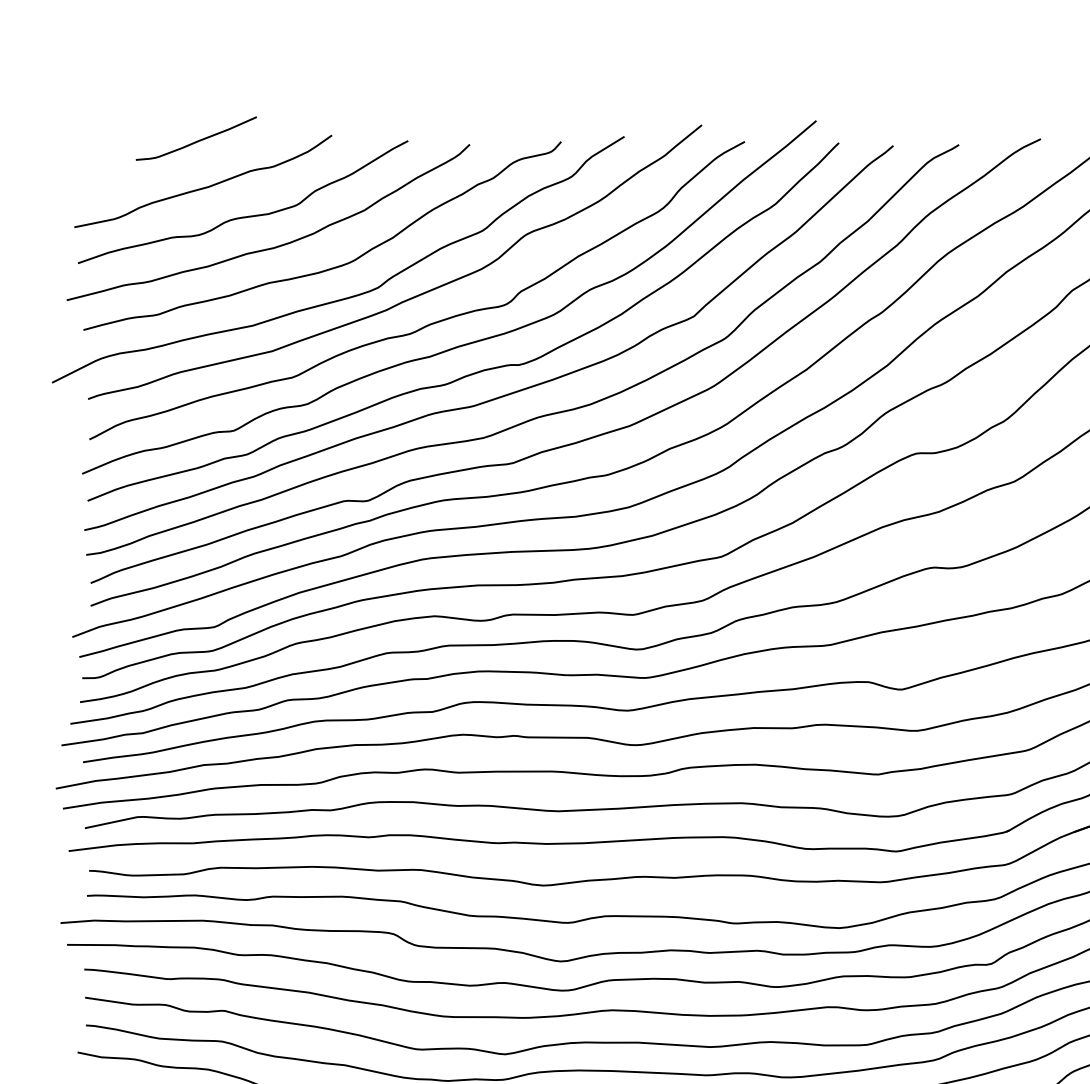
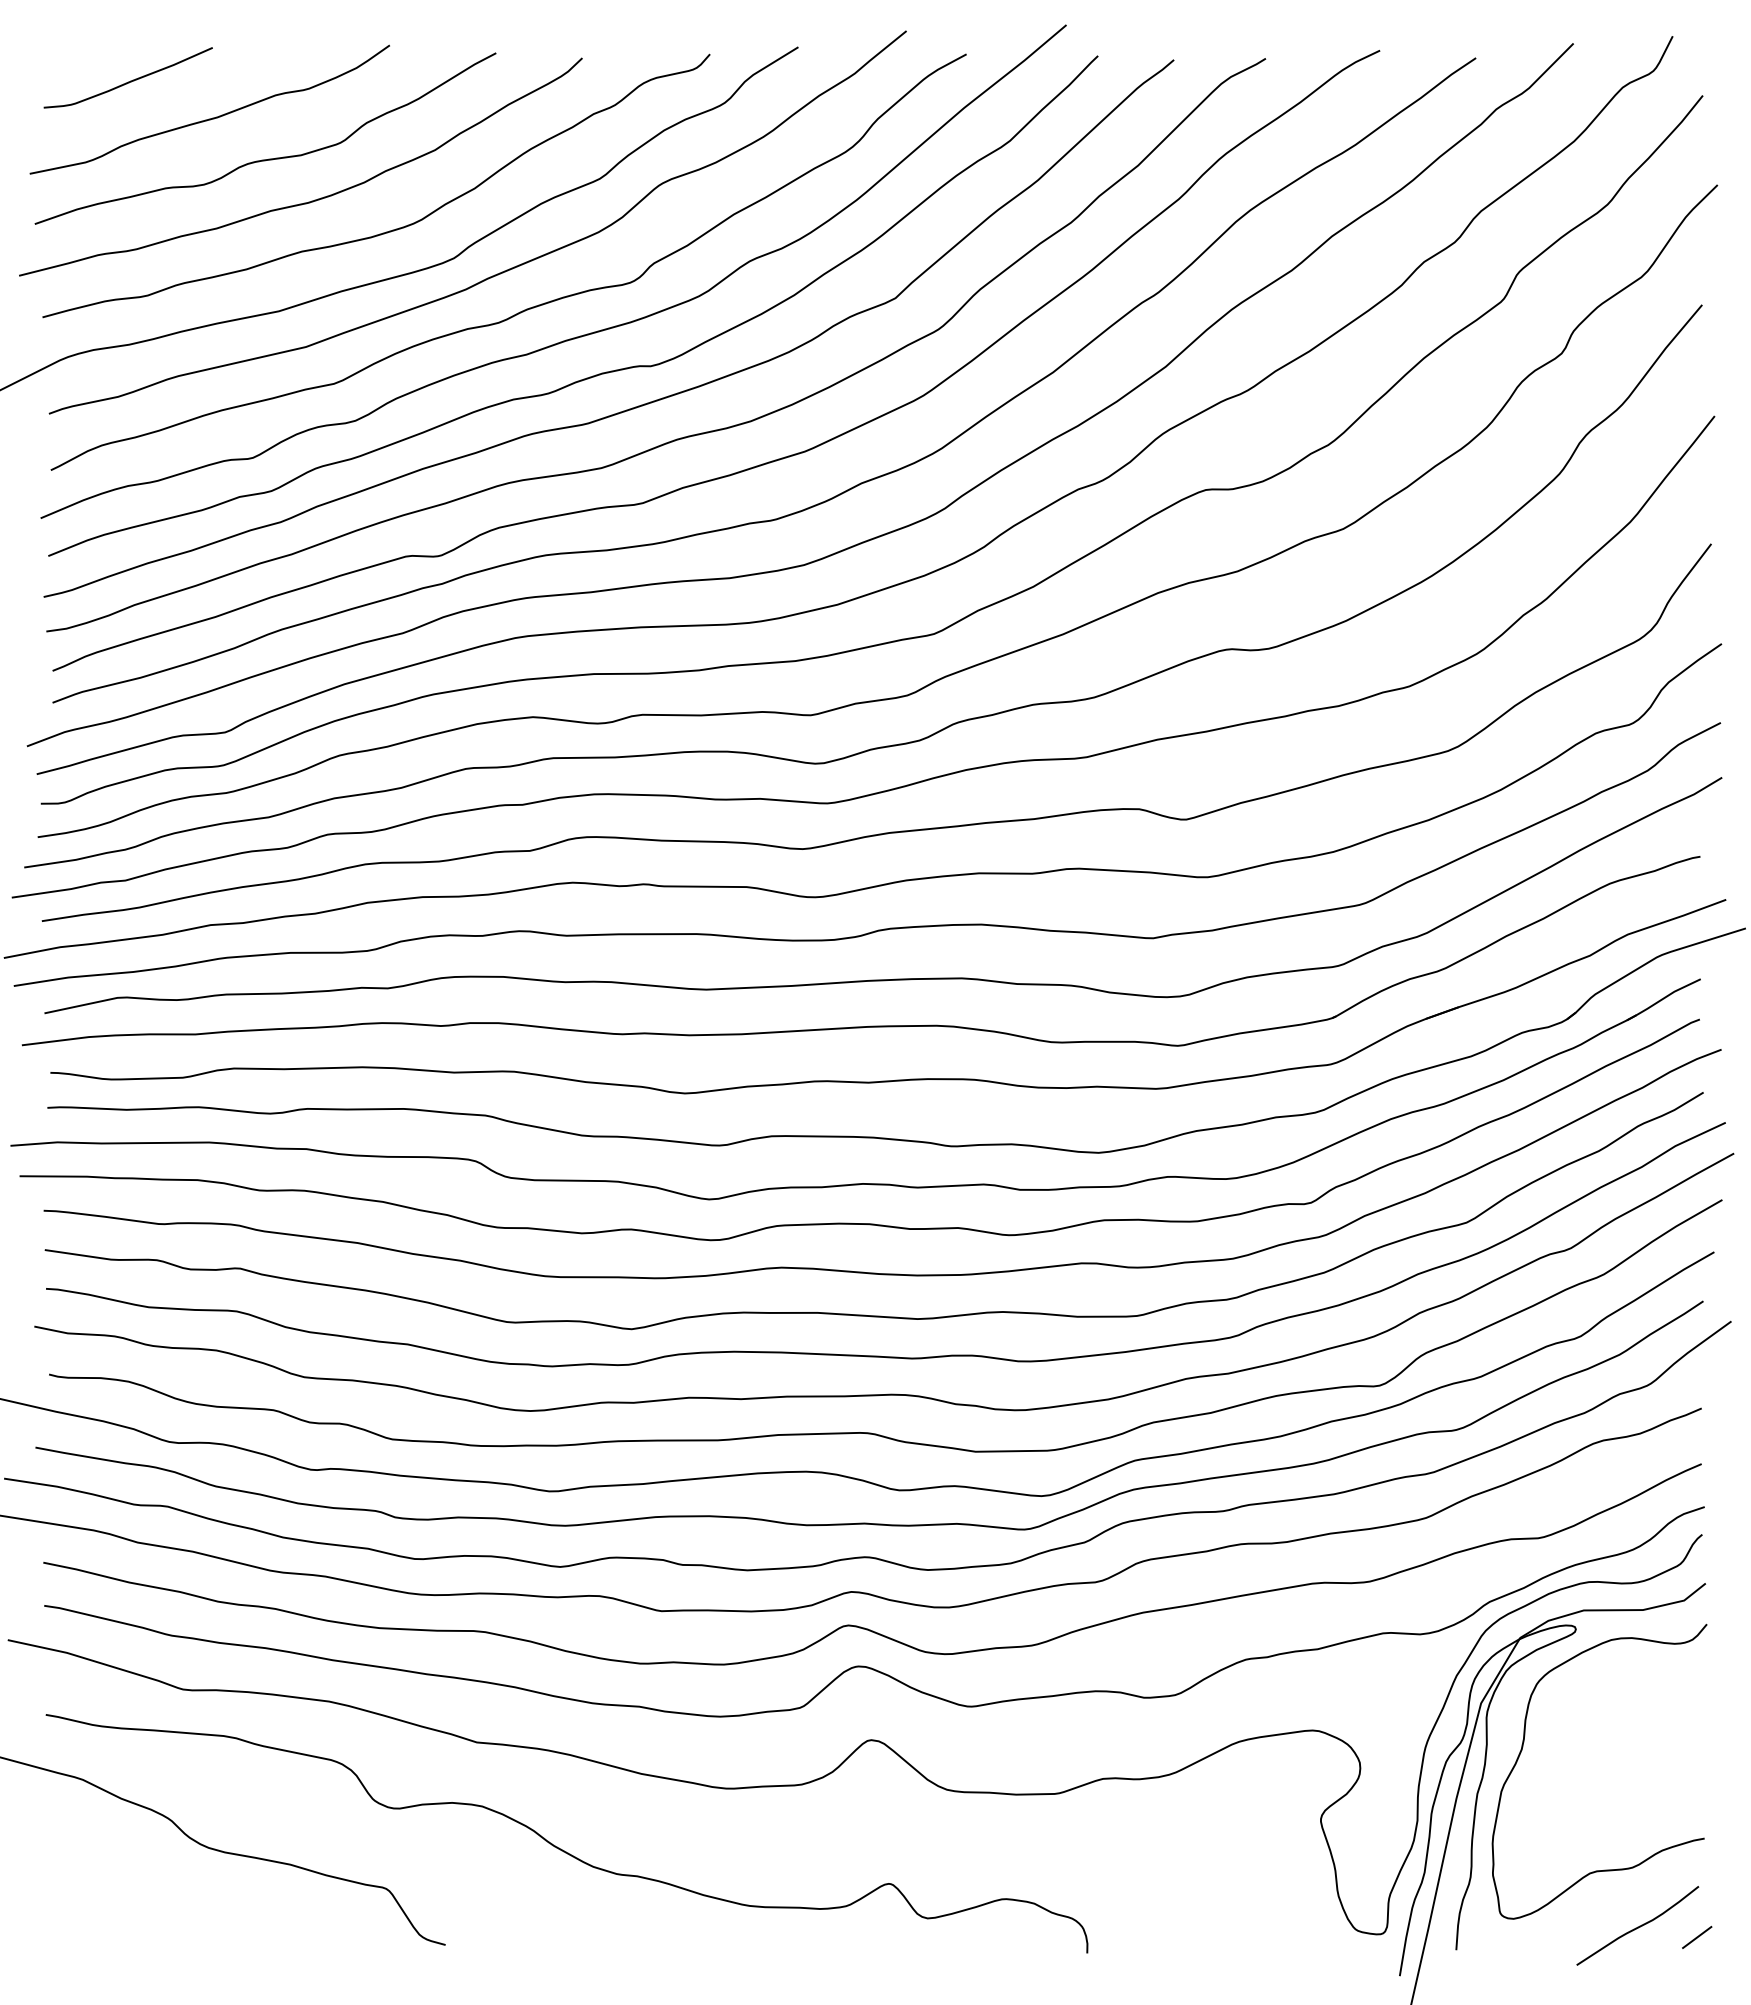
curve: (196, 141) -> (128, 81), moved

